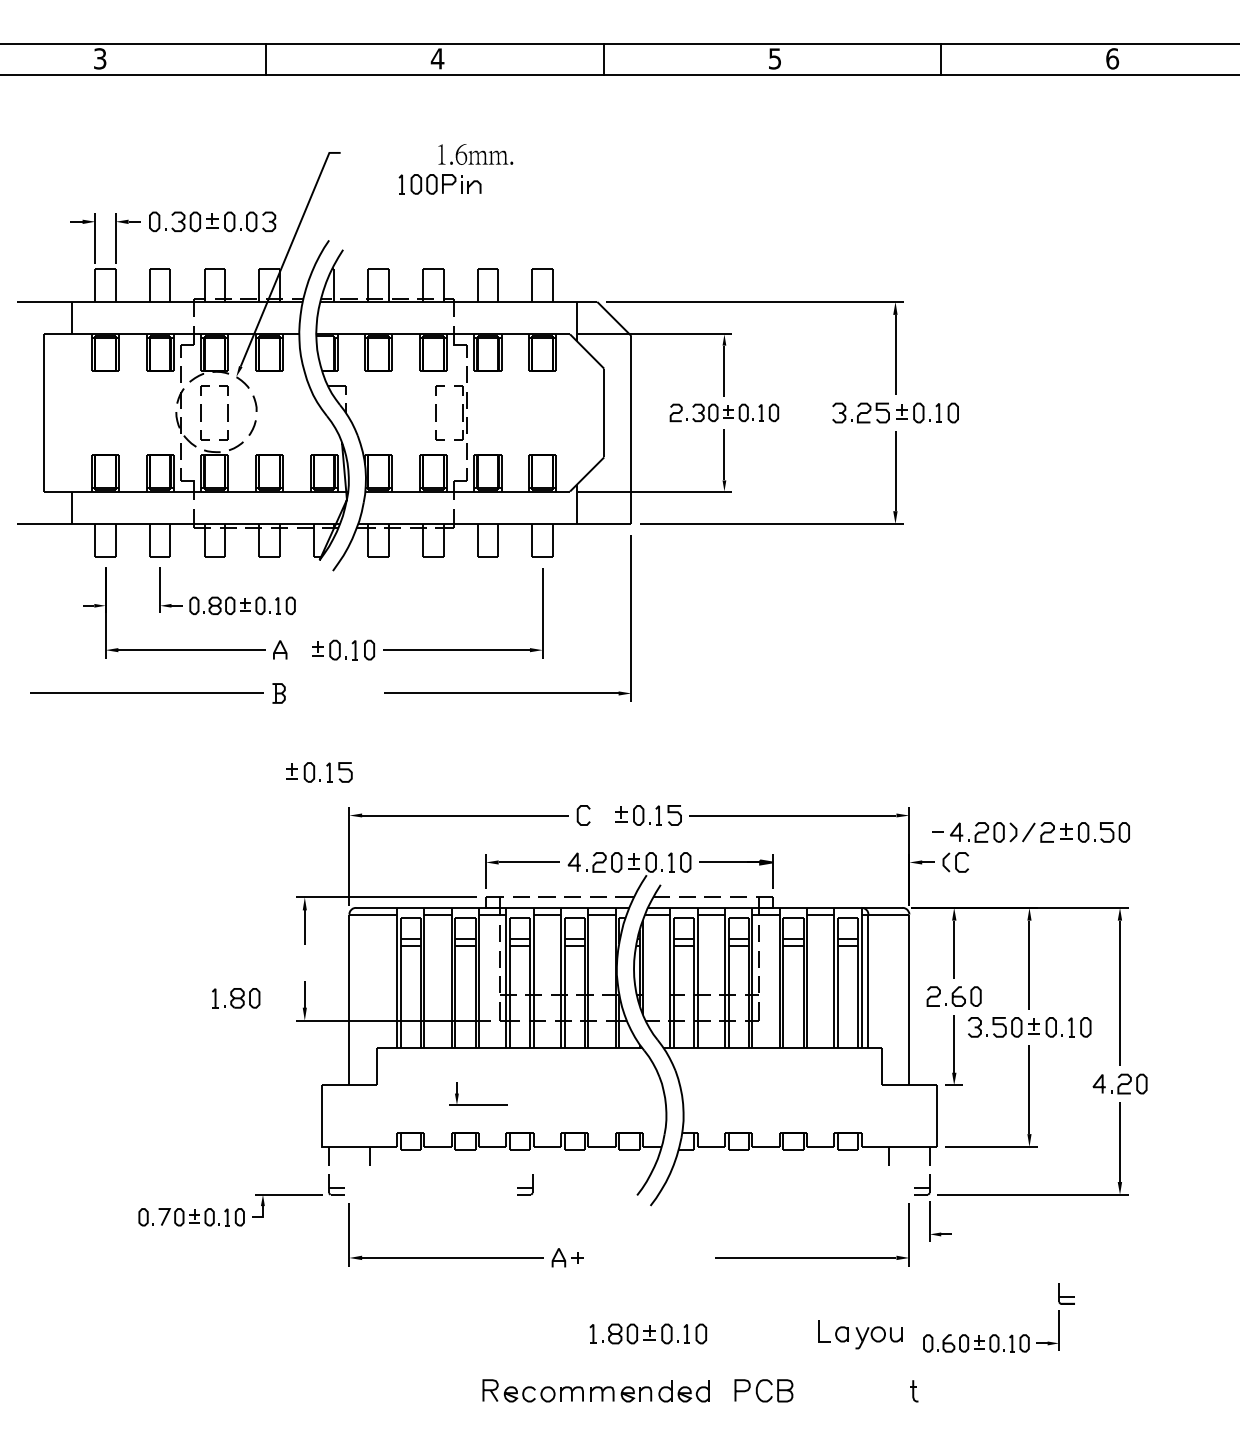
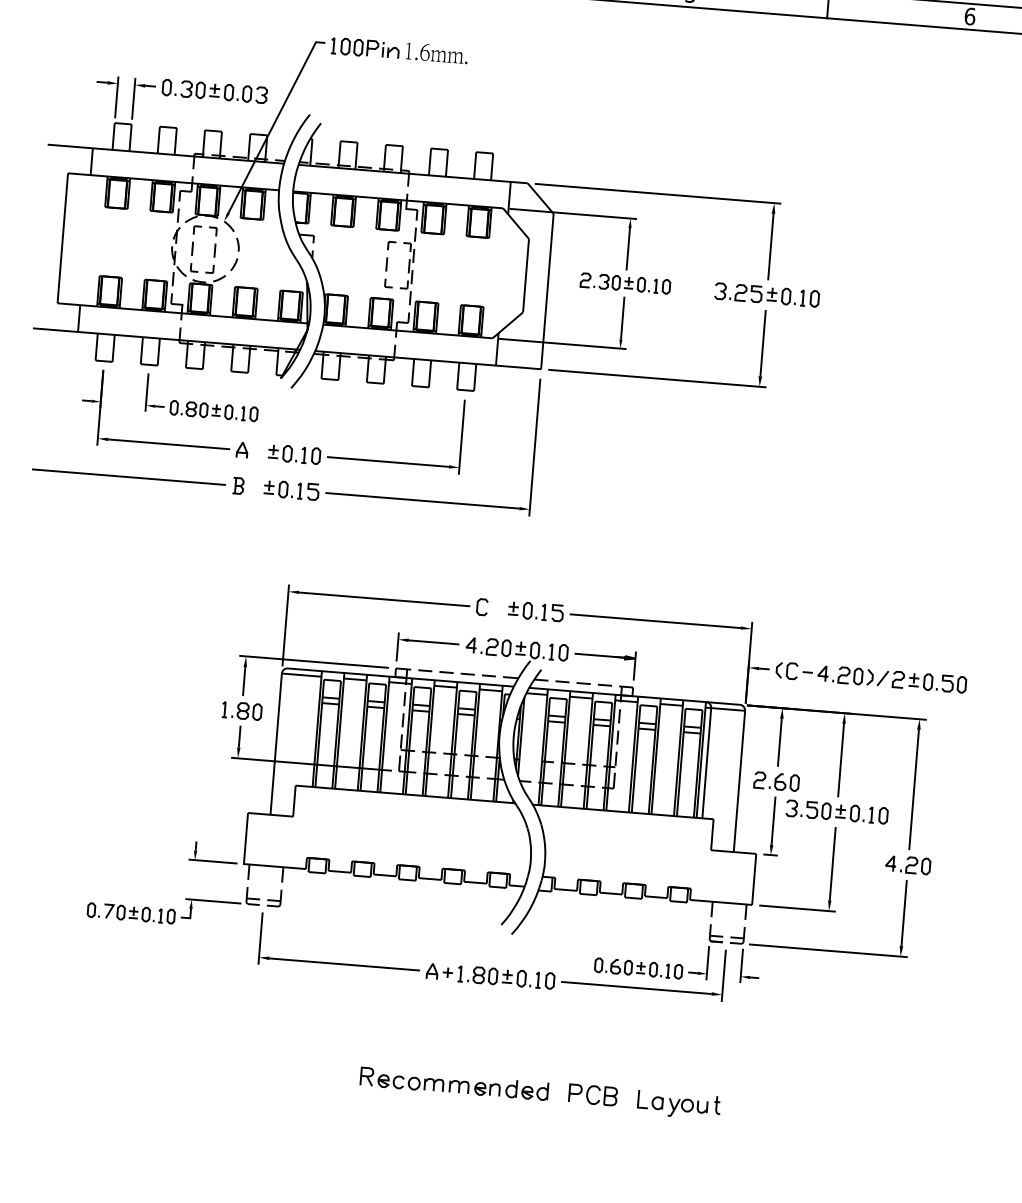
part: (439, 184) -> (364, 48), moved
part: (319, 772) -> (291, 490), moved
part: (1030, 832) -> (884, 678), moved
part: (236, 998) -> (242, 711), moved
part: (478, 1104) -> (212, 861), moved
part: (525, 1184) -> (274, 897), moved
part: (648, 1333) -> (506, 977), moved
part: (860, 1334) -> (672, 1104), moved
part: (996, 1334) -> (655, 962), moved

